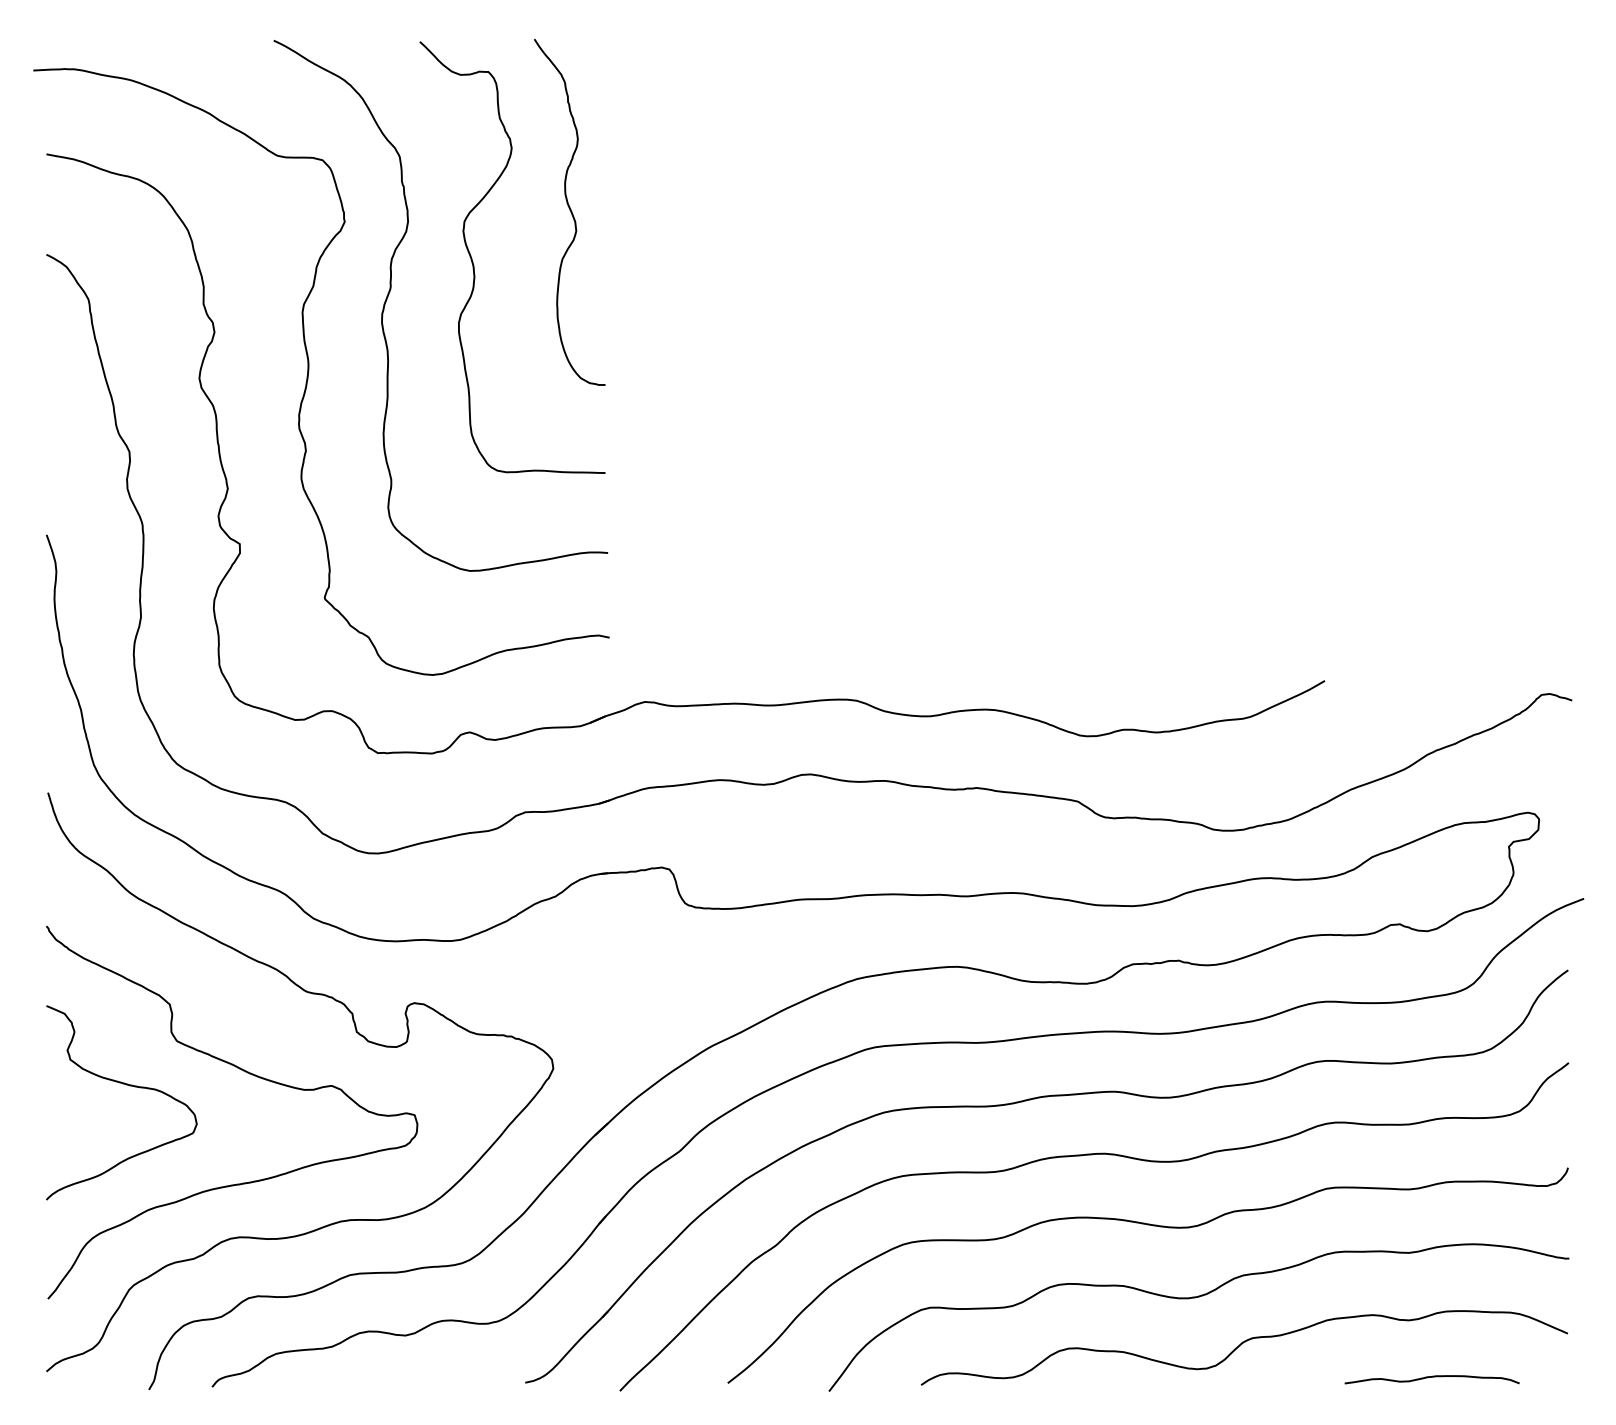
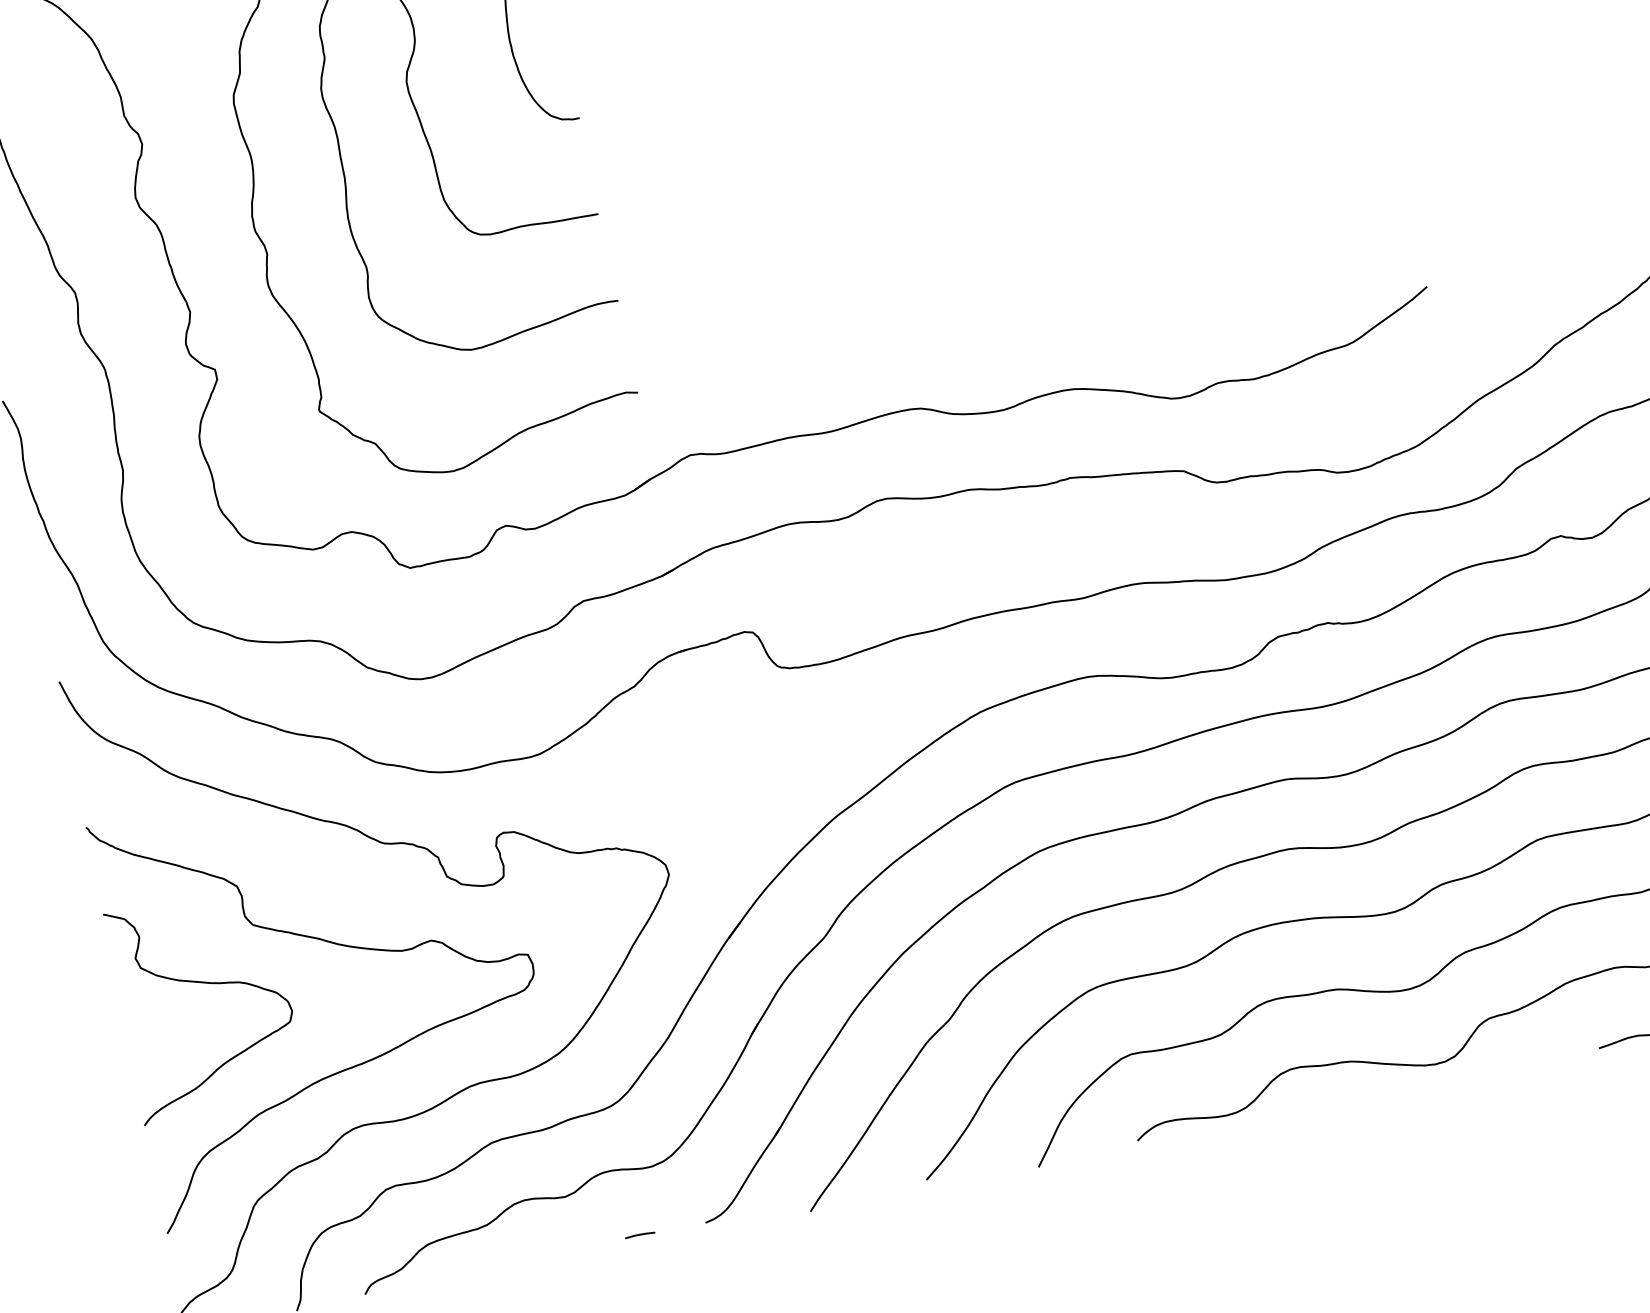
line: (465, 1382) -> (640, 1235), added

